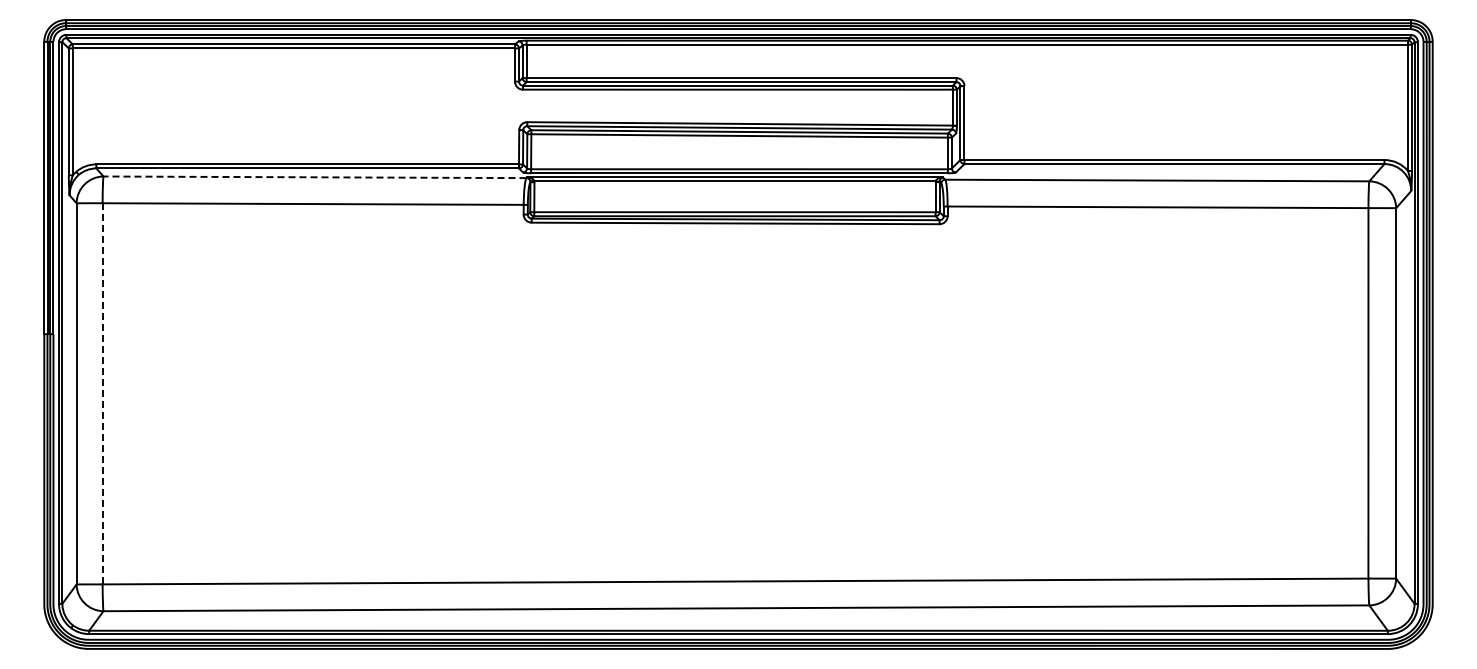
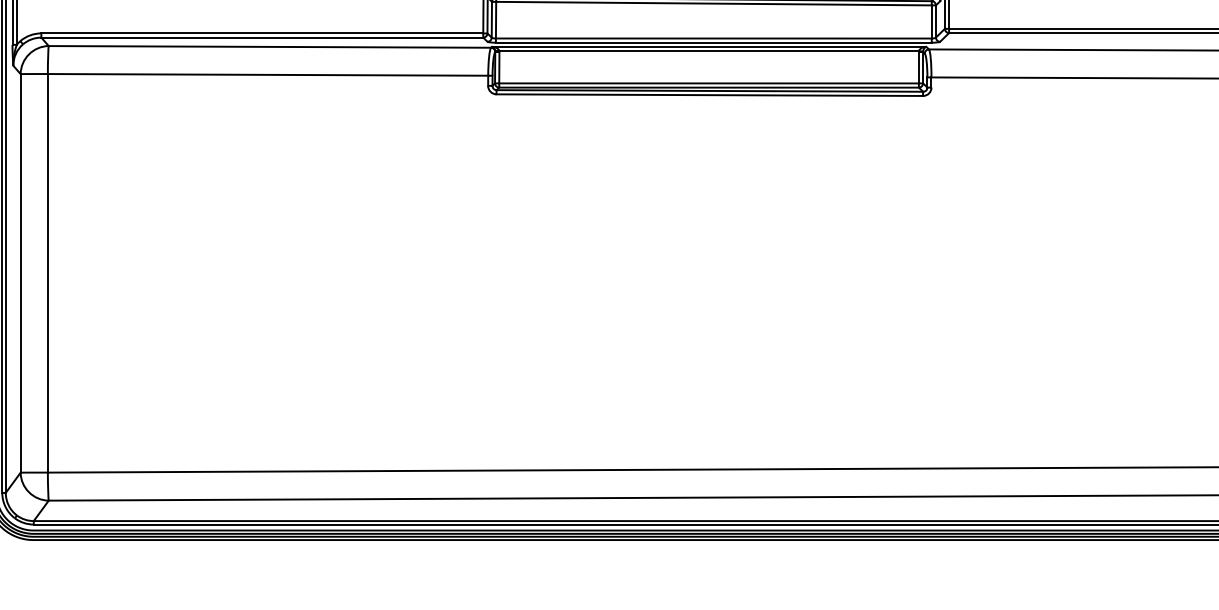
line: (314, 177) -> (269, 47), dashed -> solid
line: (102, 393) -> (47, 272), dashed -> solid

